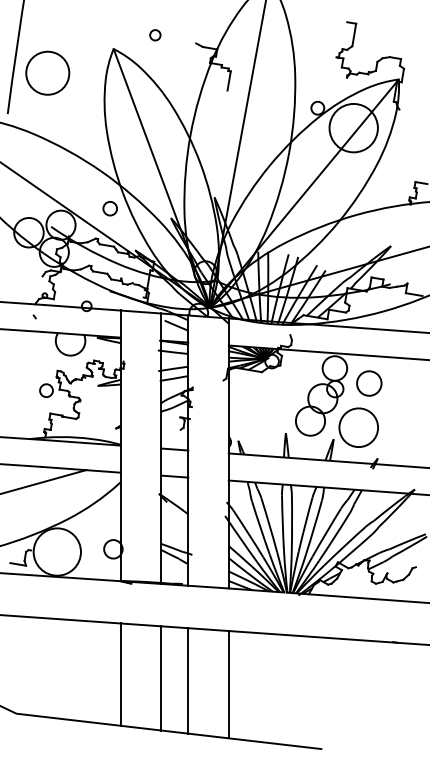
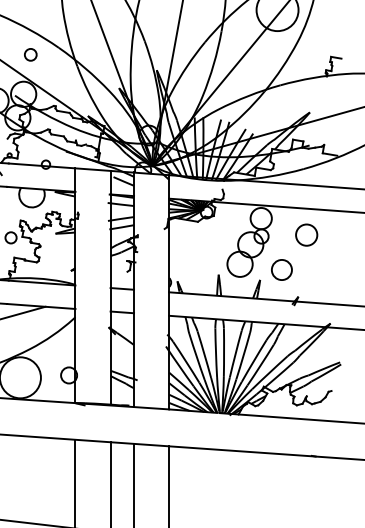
circle: (109, 208) -> (30, 54), moved
circle: (369, 383) -> (306, 235), moved
circle: (358, 427) -> (281, 269), size x0.6

